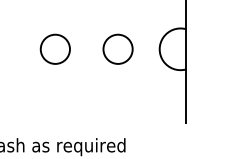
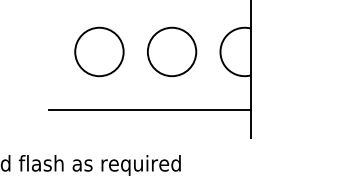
circle: (55, 48) -> (99, 51), size x1.43
circle: (118, 48) -> (172, 51), size x1.43
line: (98, 99) -> (149, 110), added

